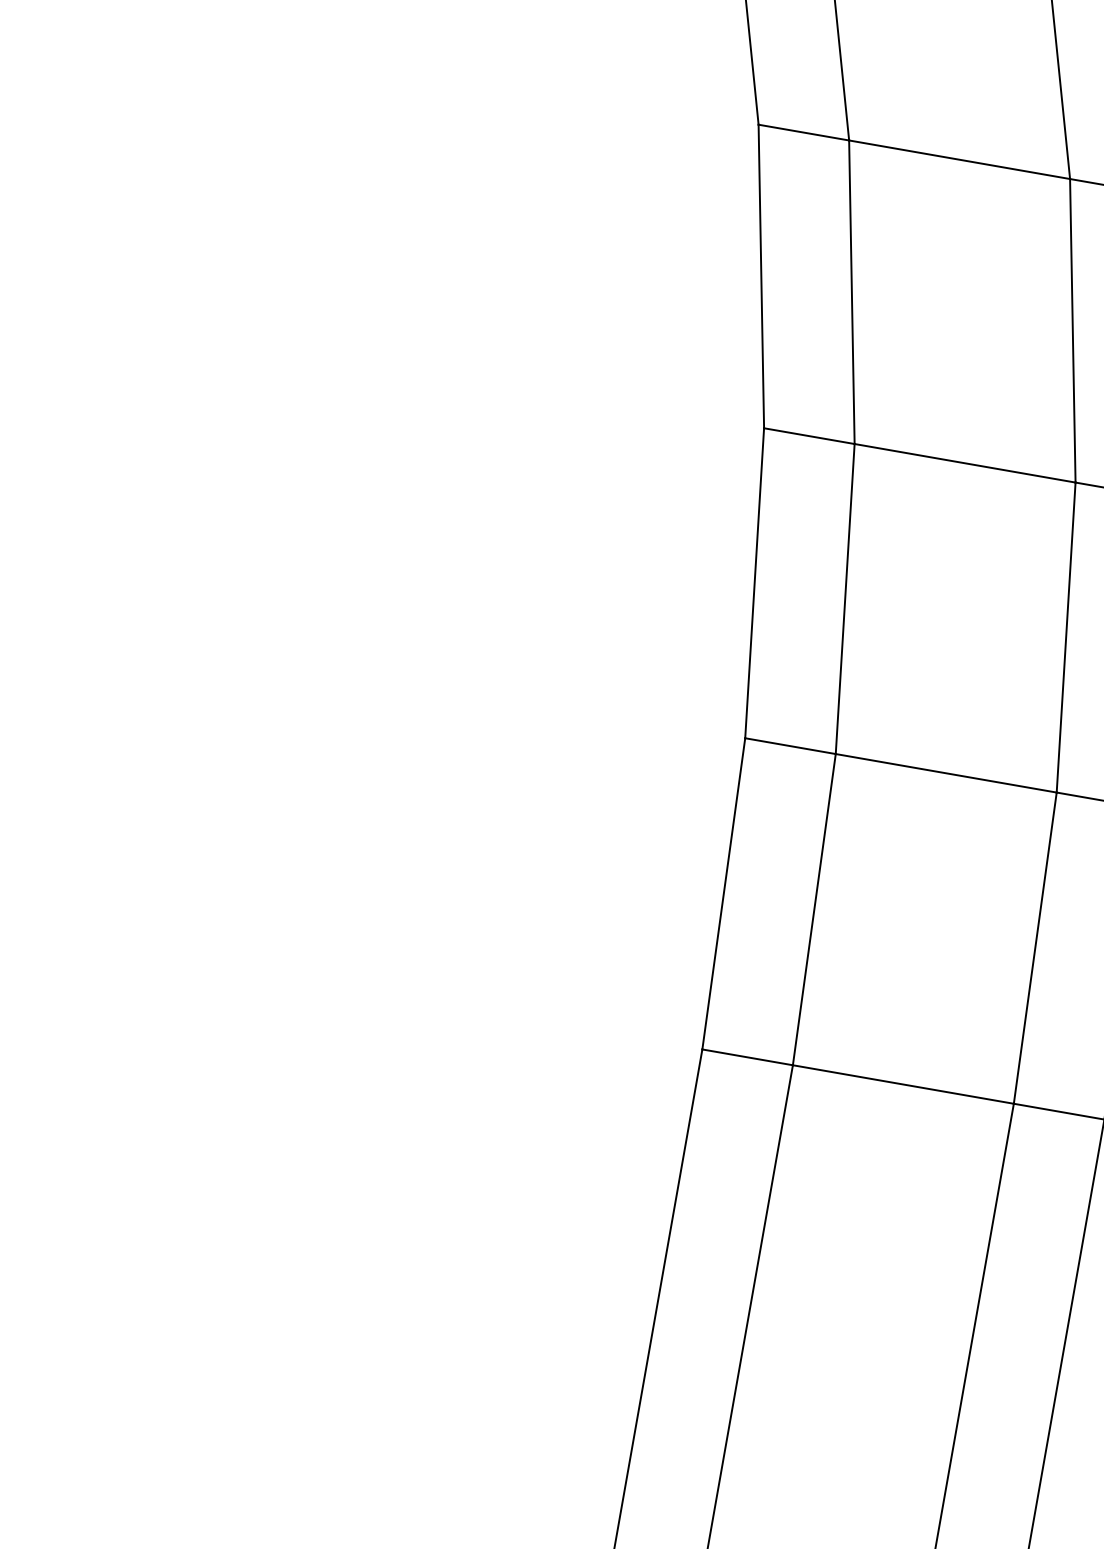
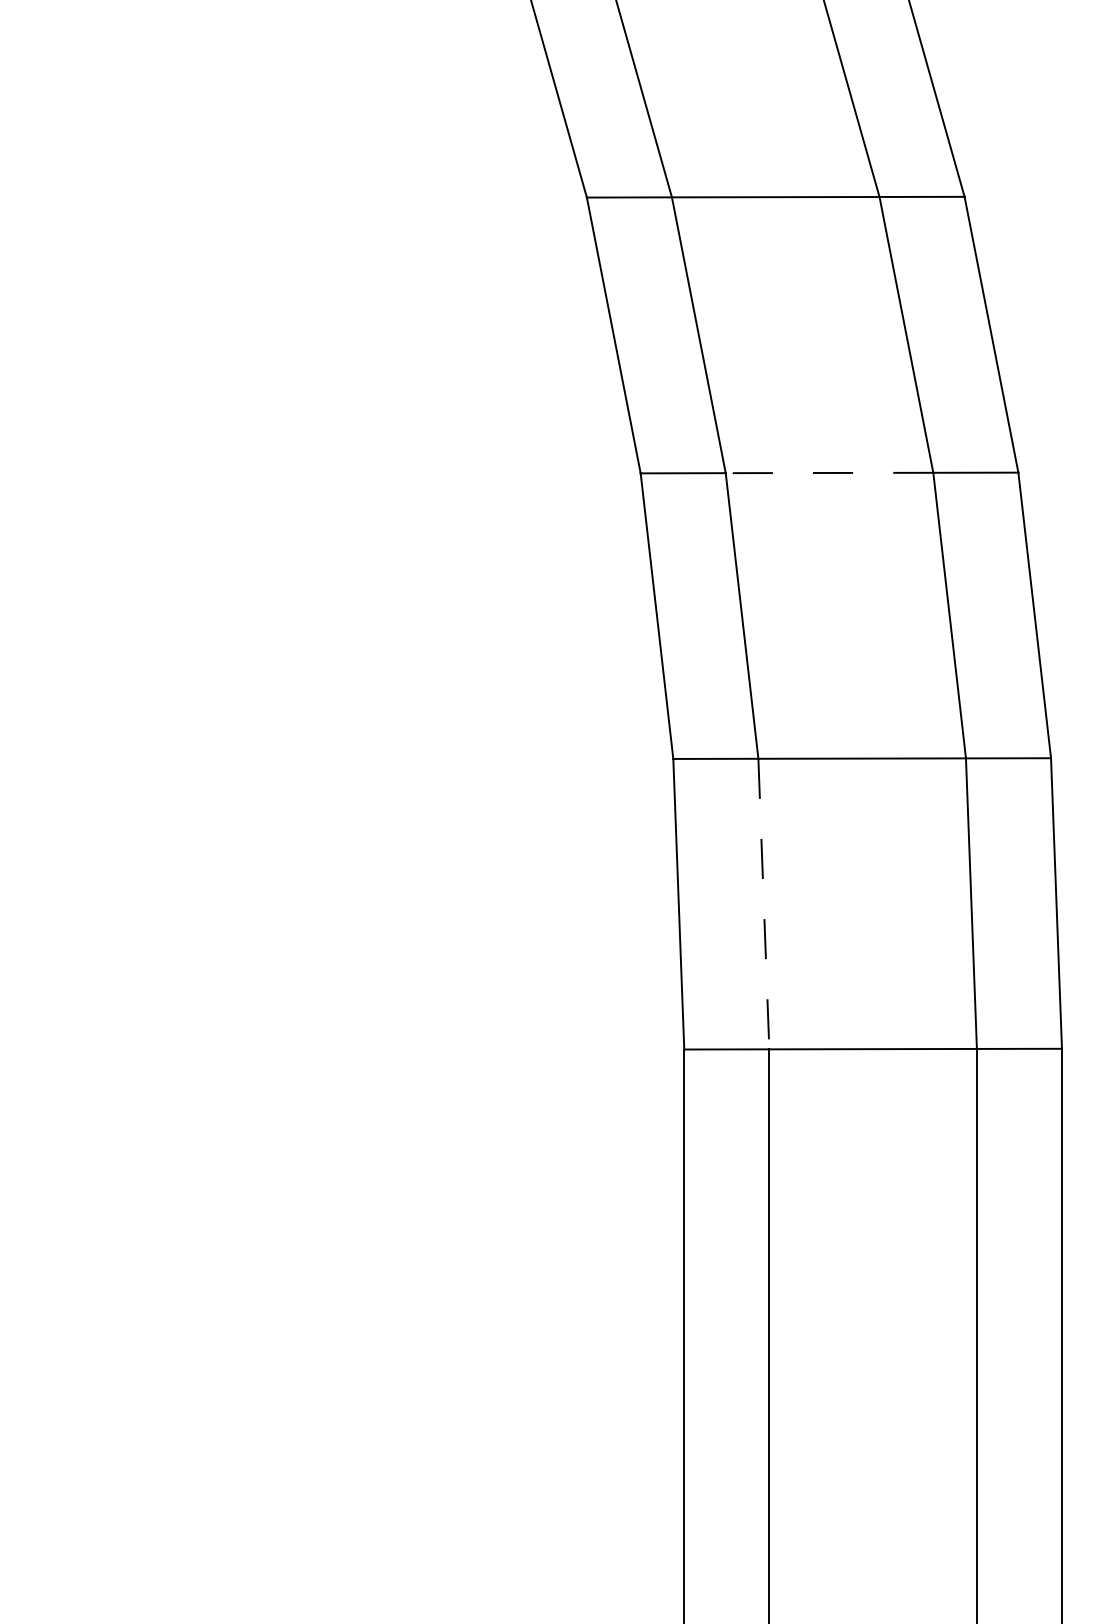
line: (965, 462) -> (829, 472), solid -> dashed
line: (813, 910) -> (763, 904), solid -> dashed

